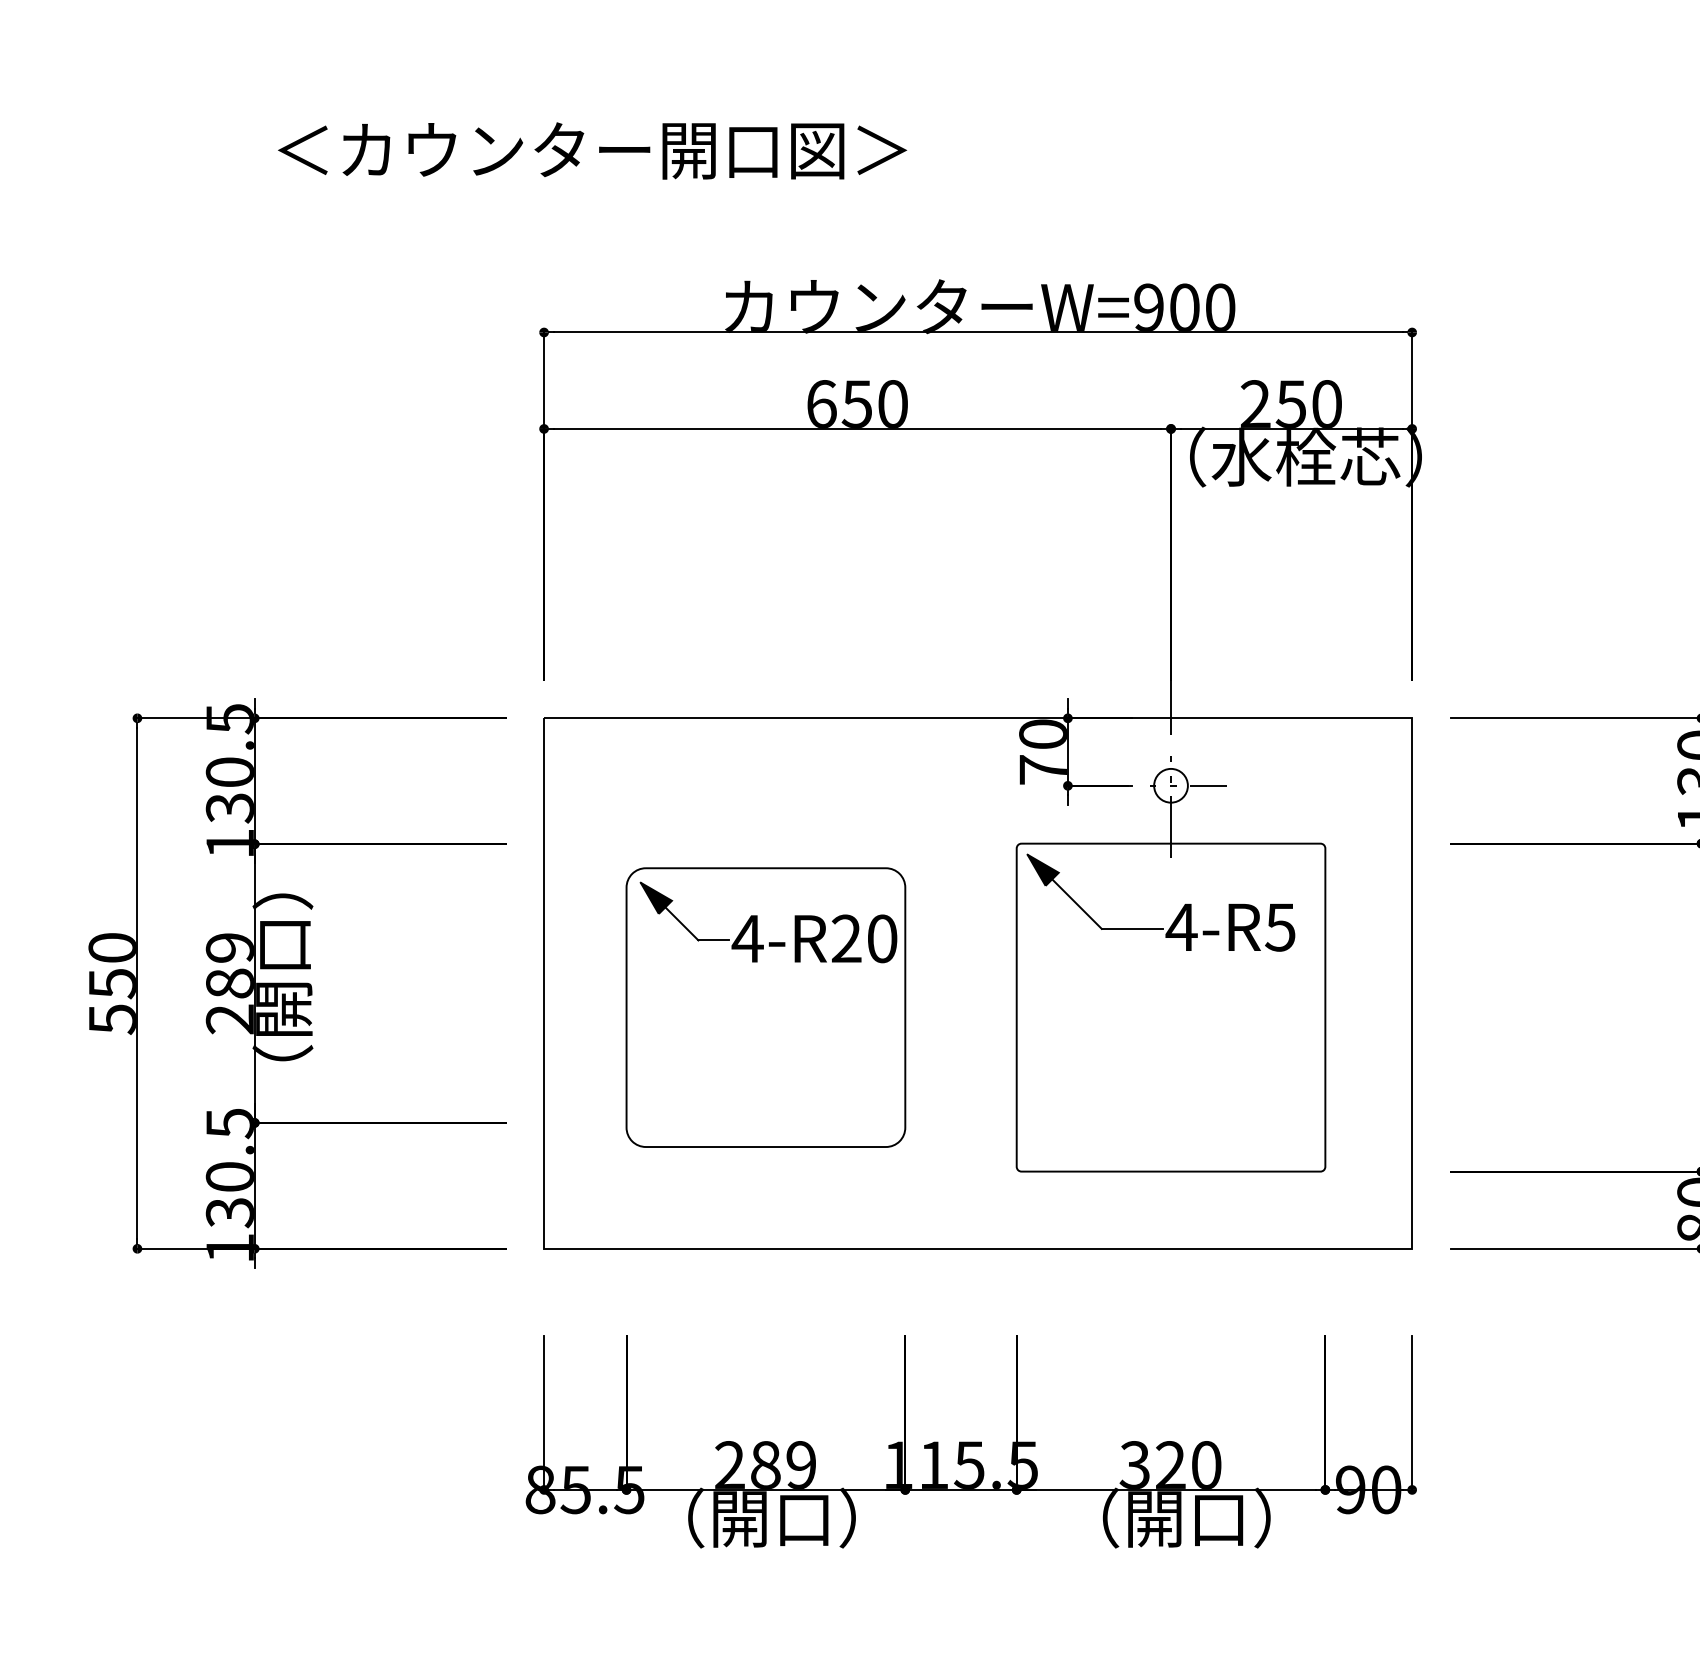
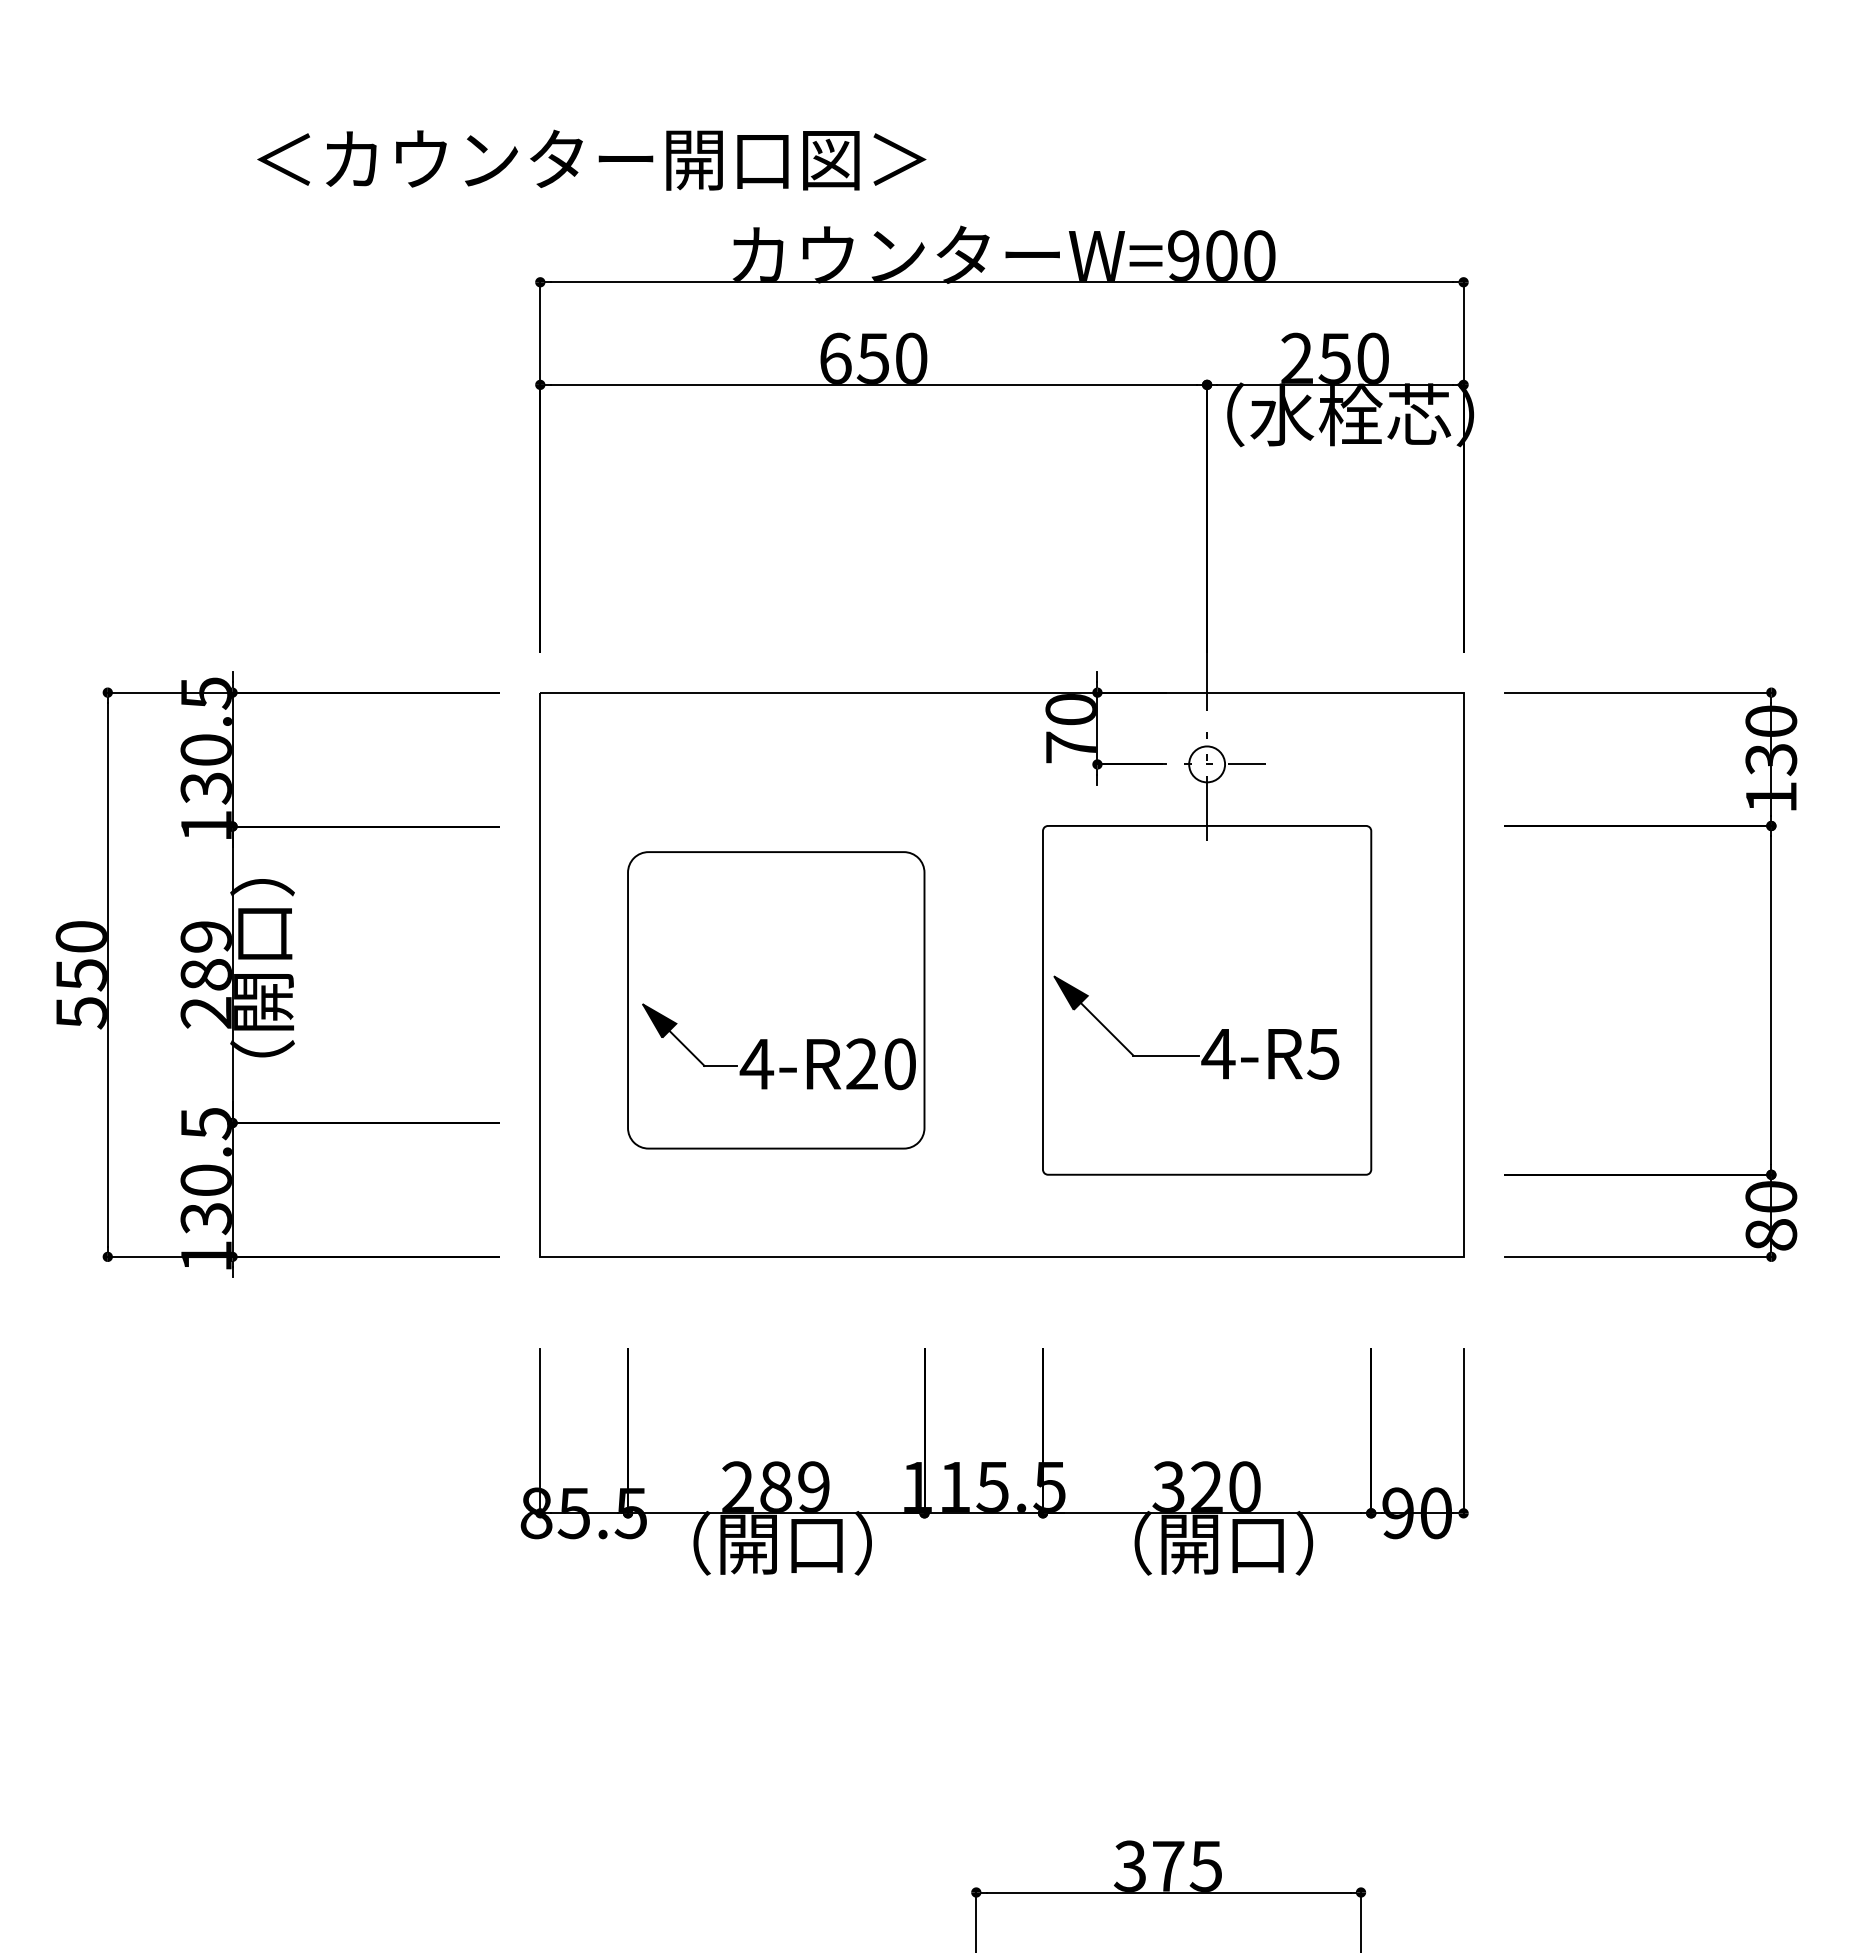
text: (592, 150) -> (591, 159), moved
part: (1178, 912) -> (1215, 1038), moved
part: (757, 922) -> (767, 1046), moved

